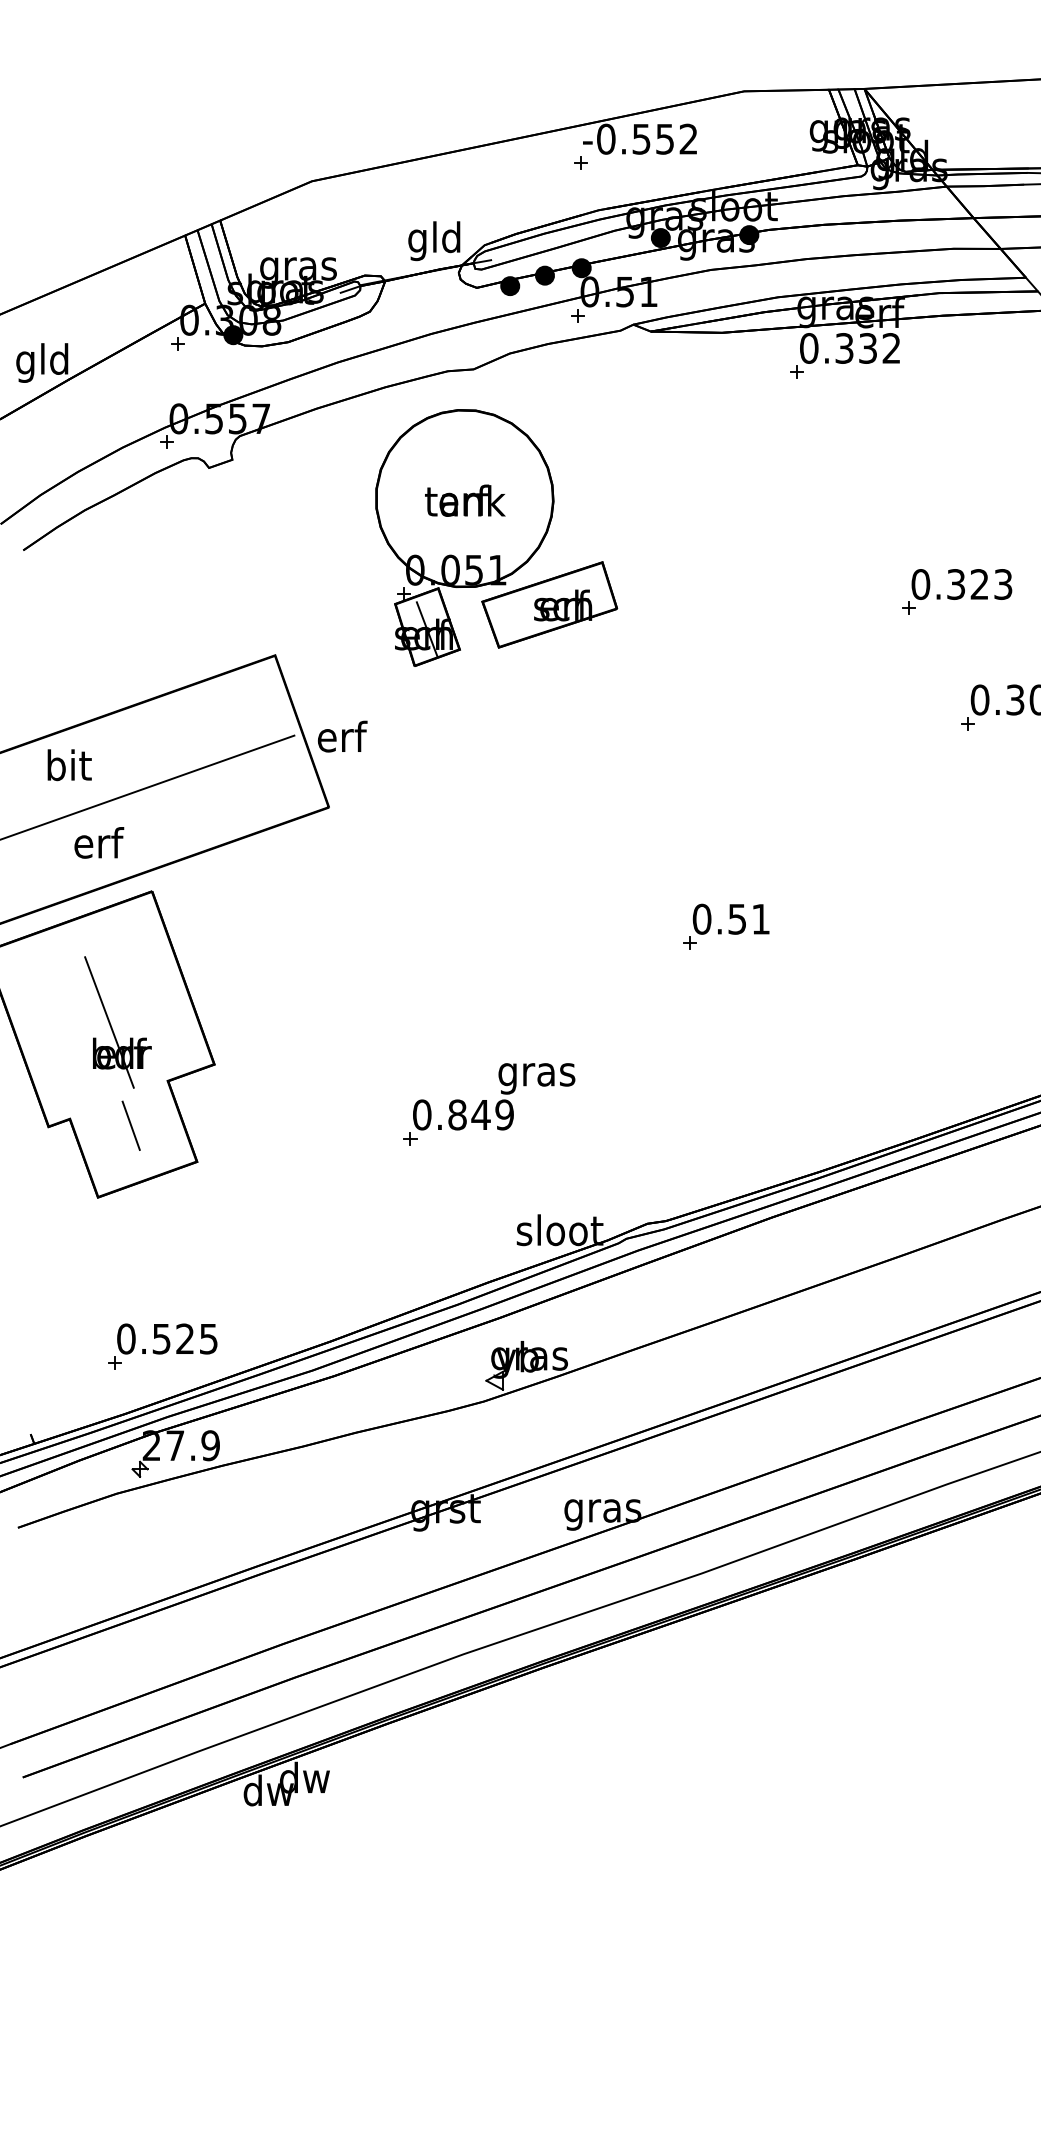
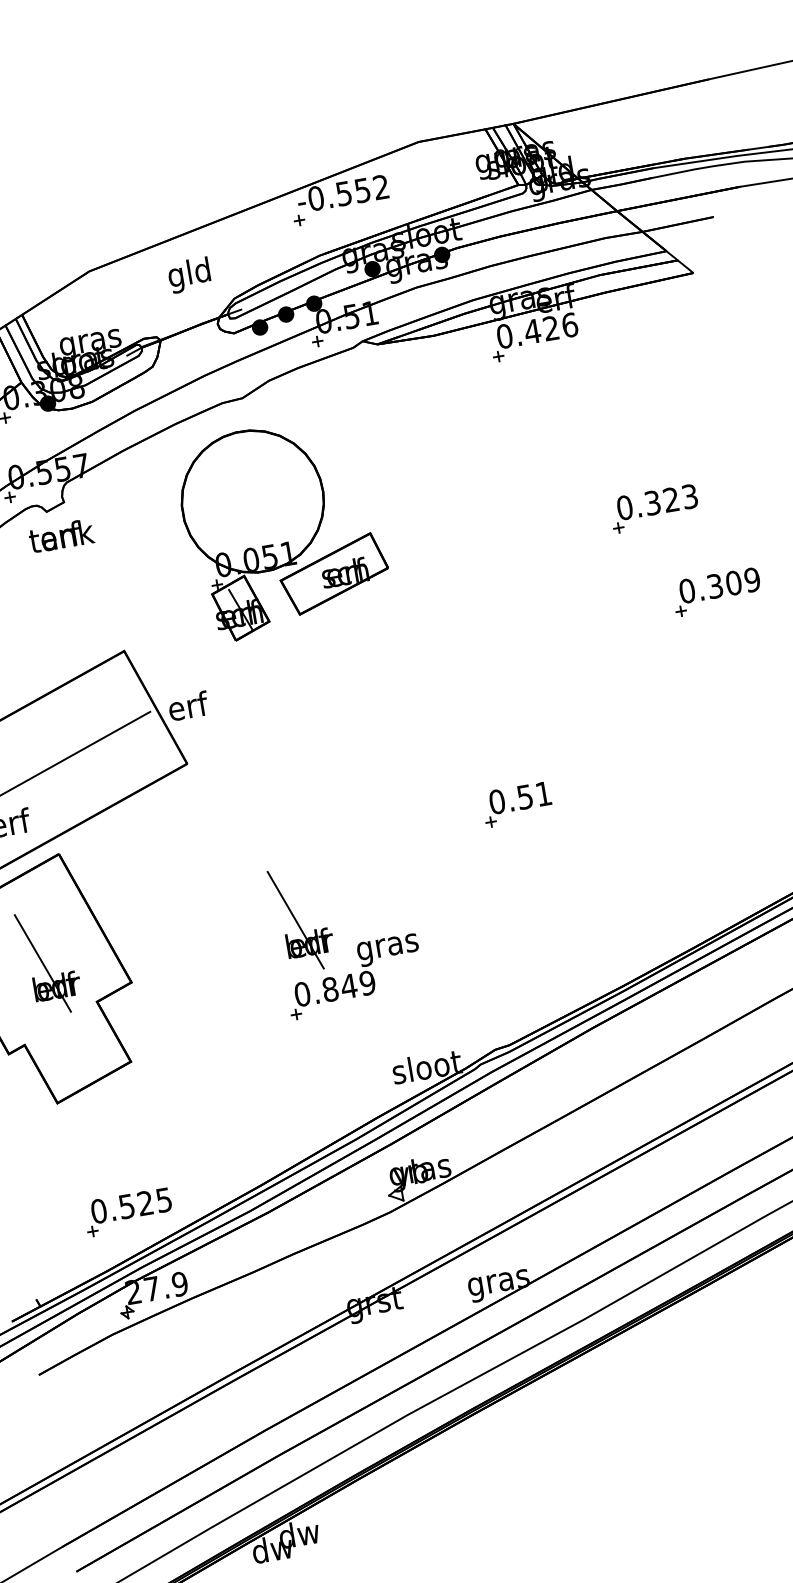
text: (434, 241) -> (189, 275), moved
text: (867, 348) -> (550, 328), 0.332 -> 0.426
text: (465, 500) -> (61, 535), moved
part: (431, 1024) -> (297, 921), added
line: (130, 1125) -> (73, 1042), removed

